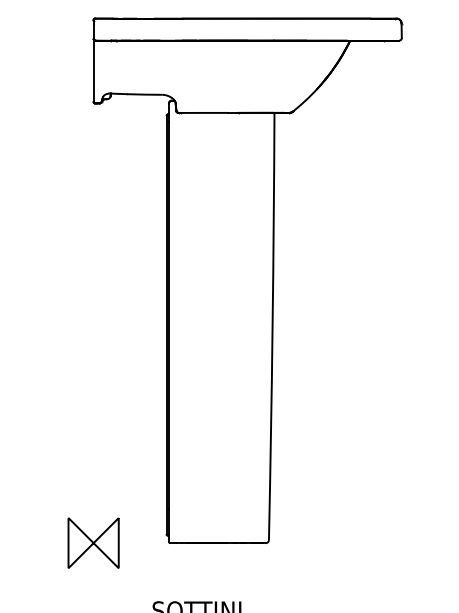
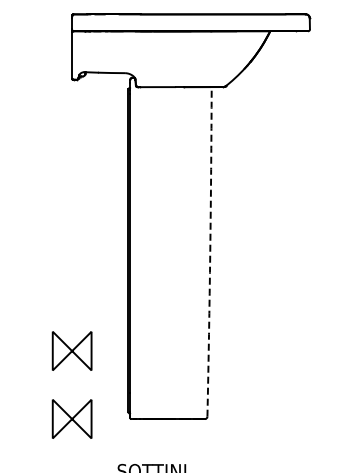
arc: (272, 325) -> (210, 251), solid -> dashed
part: (92, 454) -> (71, 350), added

